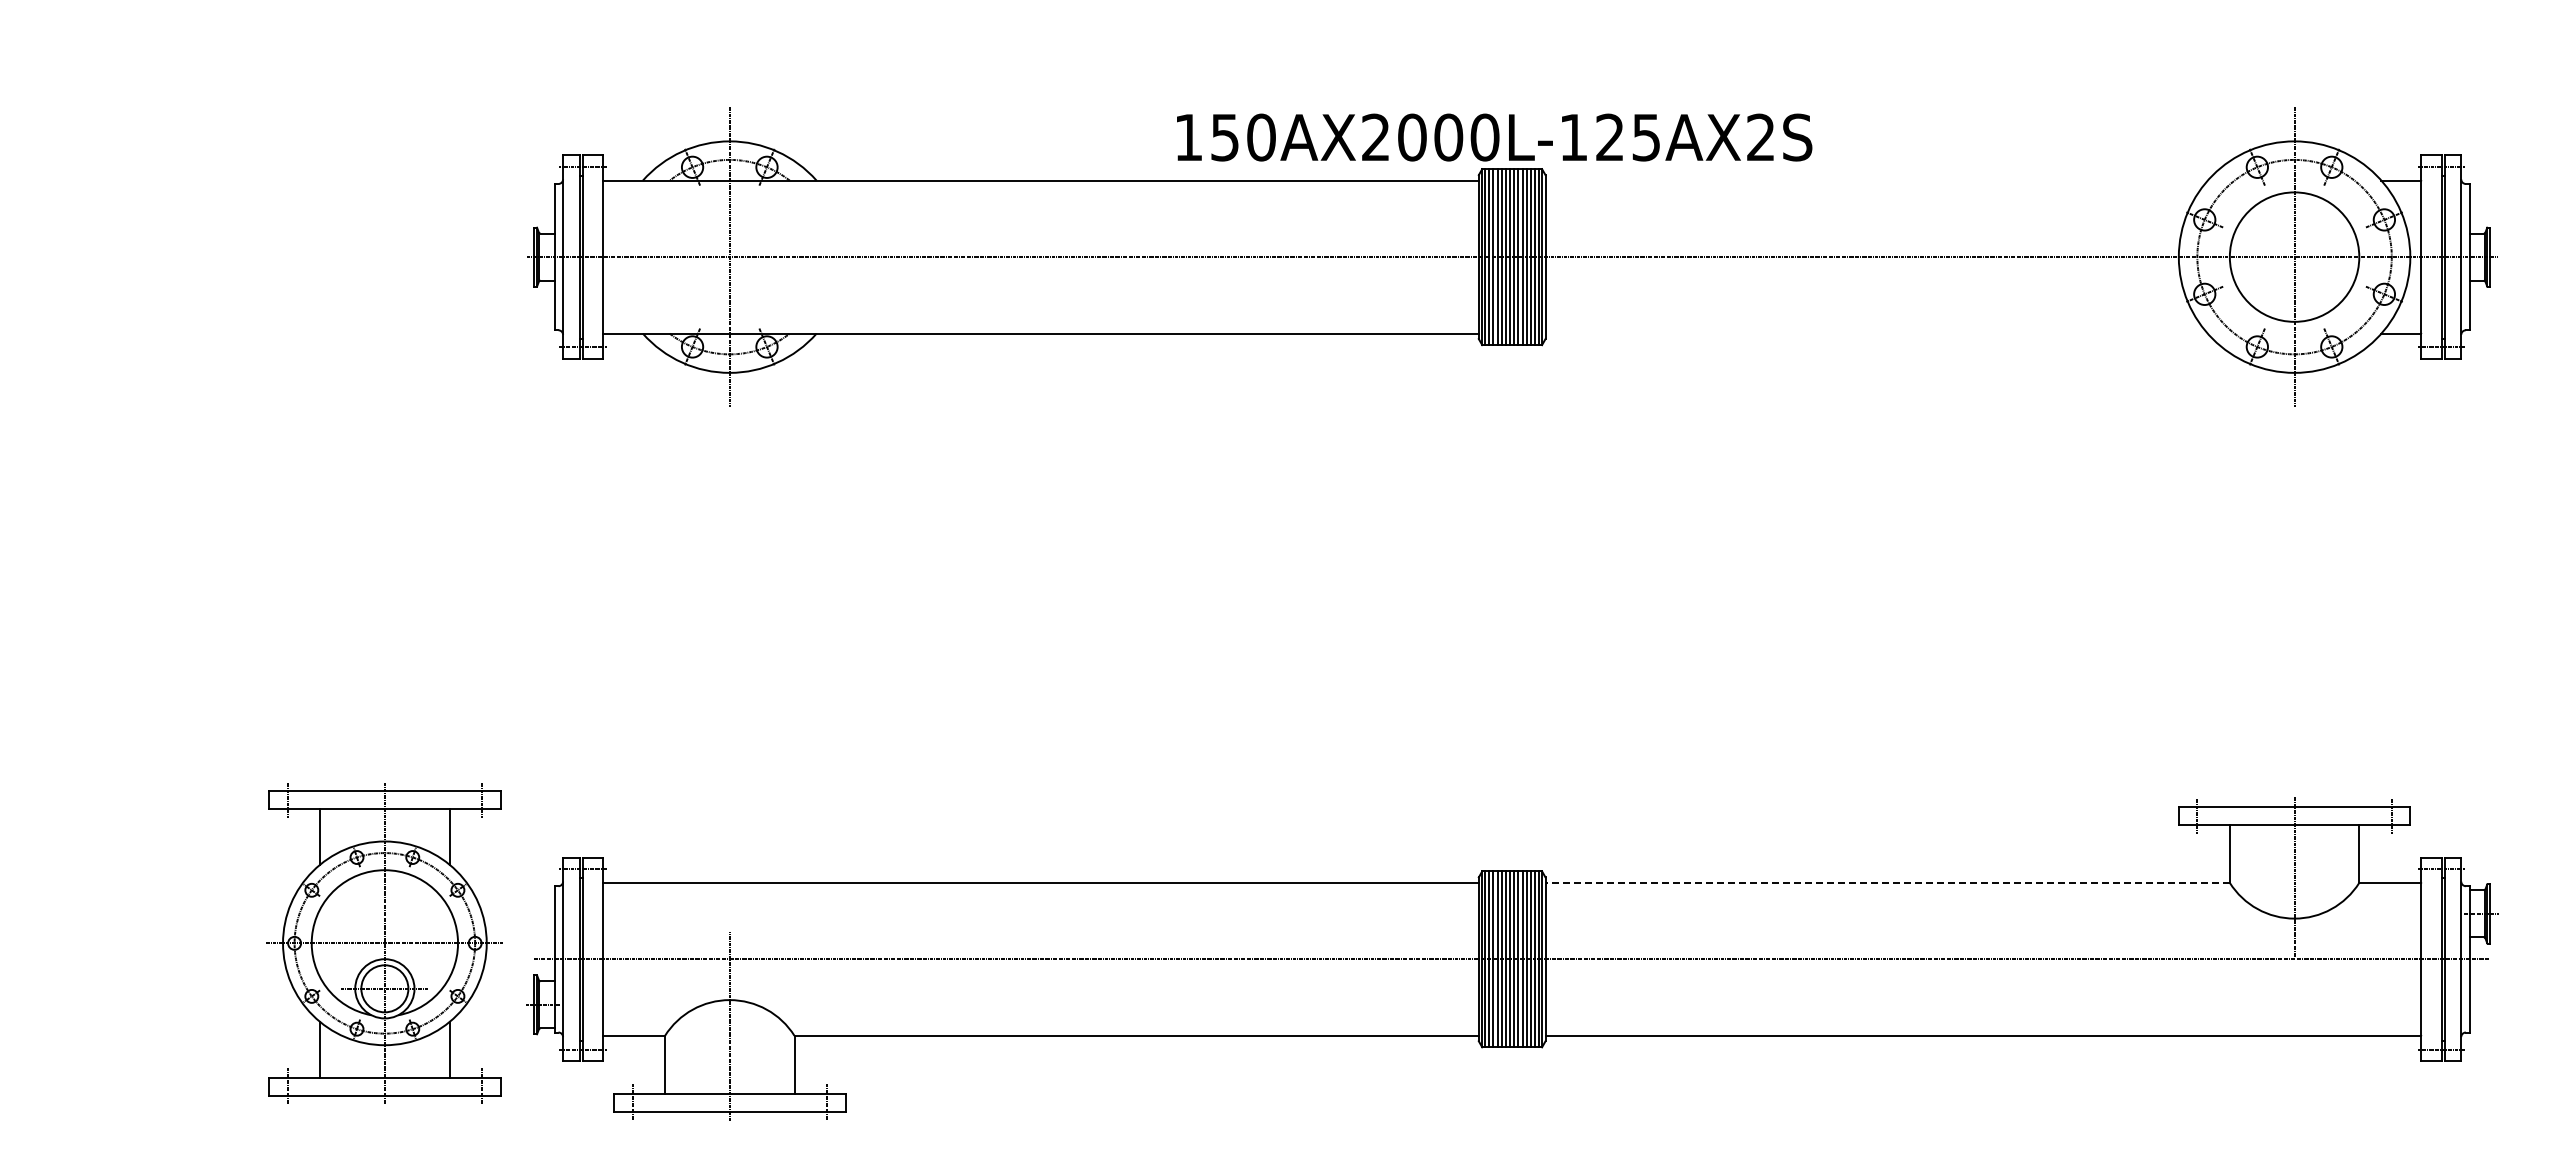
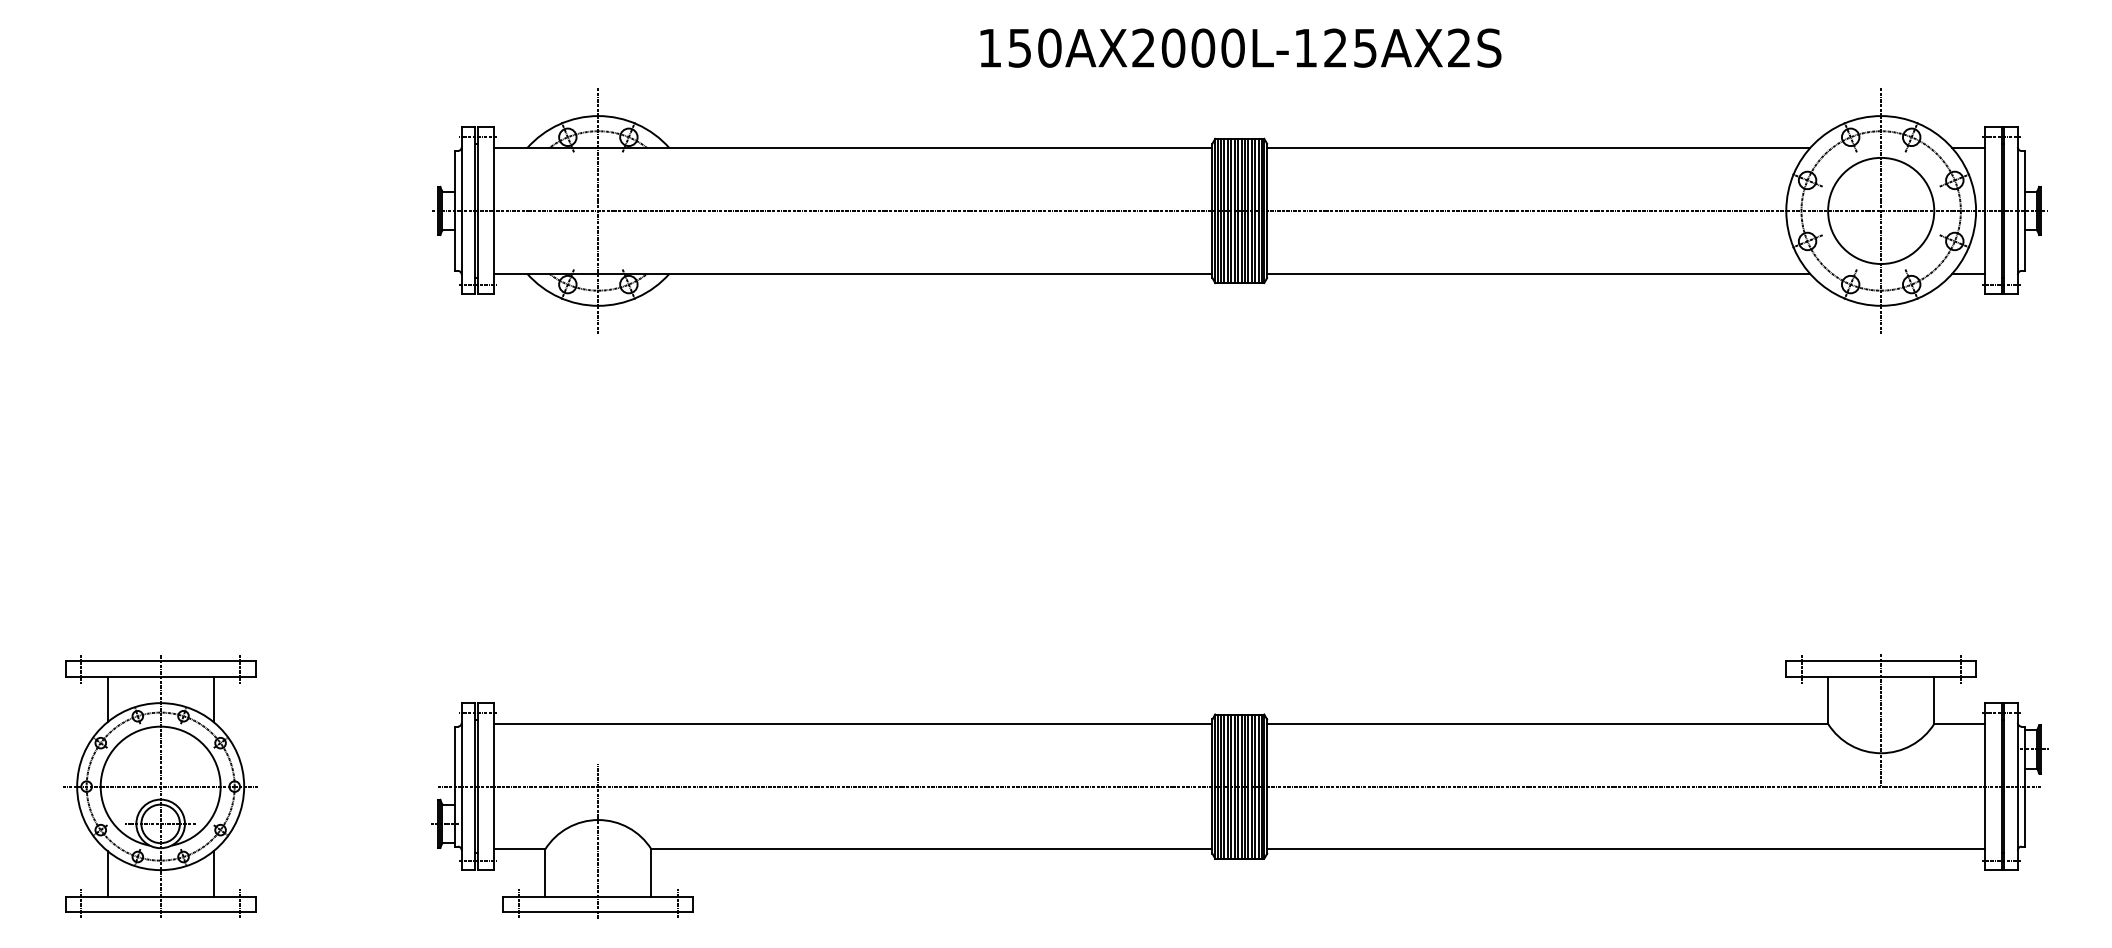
text: (1494, 137) -> (1240, 48), moved
line: (1876, 180) -> (1538, 148), added
line: (1876, 333) -> (1538, 273), added
line: (1887, 882) -> (1547, 723), dashed -> solid
part: (384, 943) -> (160, 786), moved

